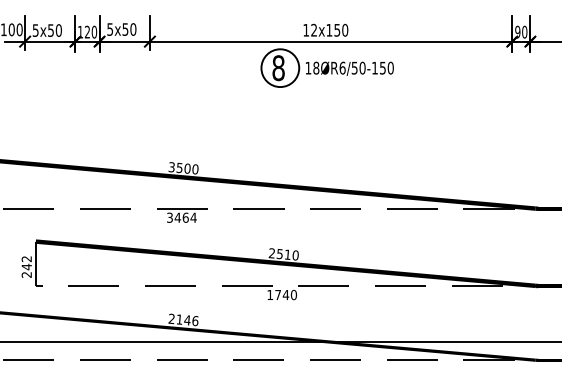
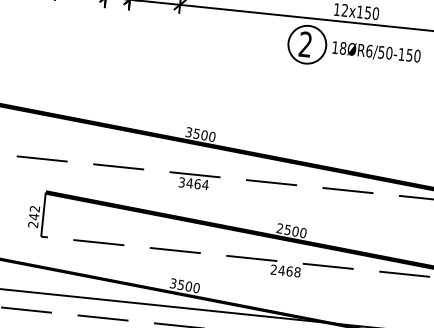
text: (278, 68) -> (305, 44), 8 -> 2
text: (287, 254) -> (295, 231), 2510 -> 2500
text: (281, 294) -> (285, 270), 1740 -> 2468
text: (183, 319) -> (184, 285), 2146 -> 3500

